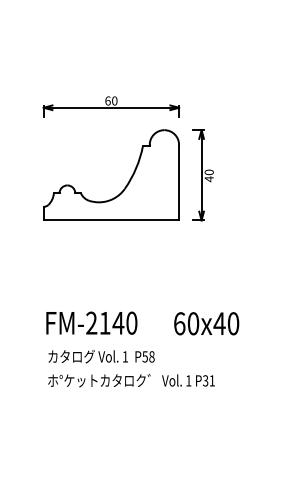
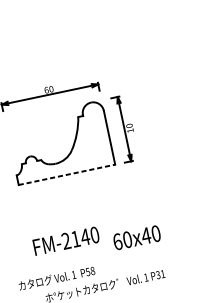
text: (208, 179) -> (130, 131), 40 -> 10
line: (111, 220) -> (67, 174), solid -> dashed
text: (91, 322) -> (66, 240), moved
text: (206, 323) -> (136, 237), moved
text: (101, 356) -> (56, 278), moved

